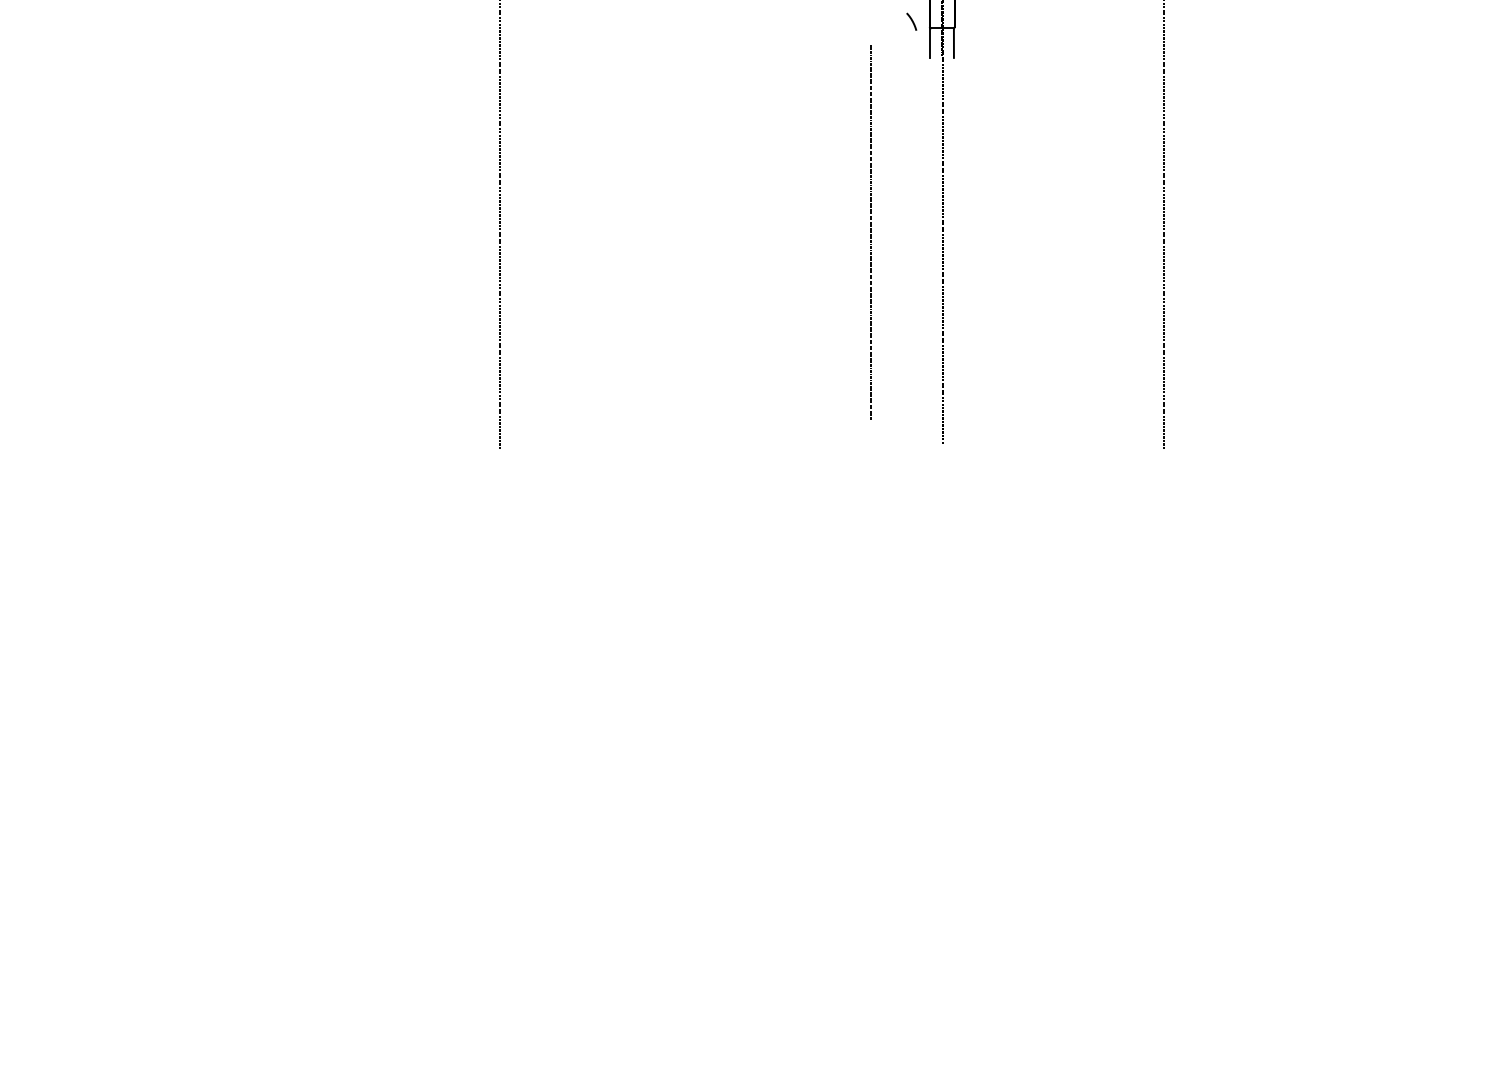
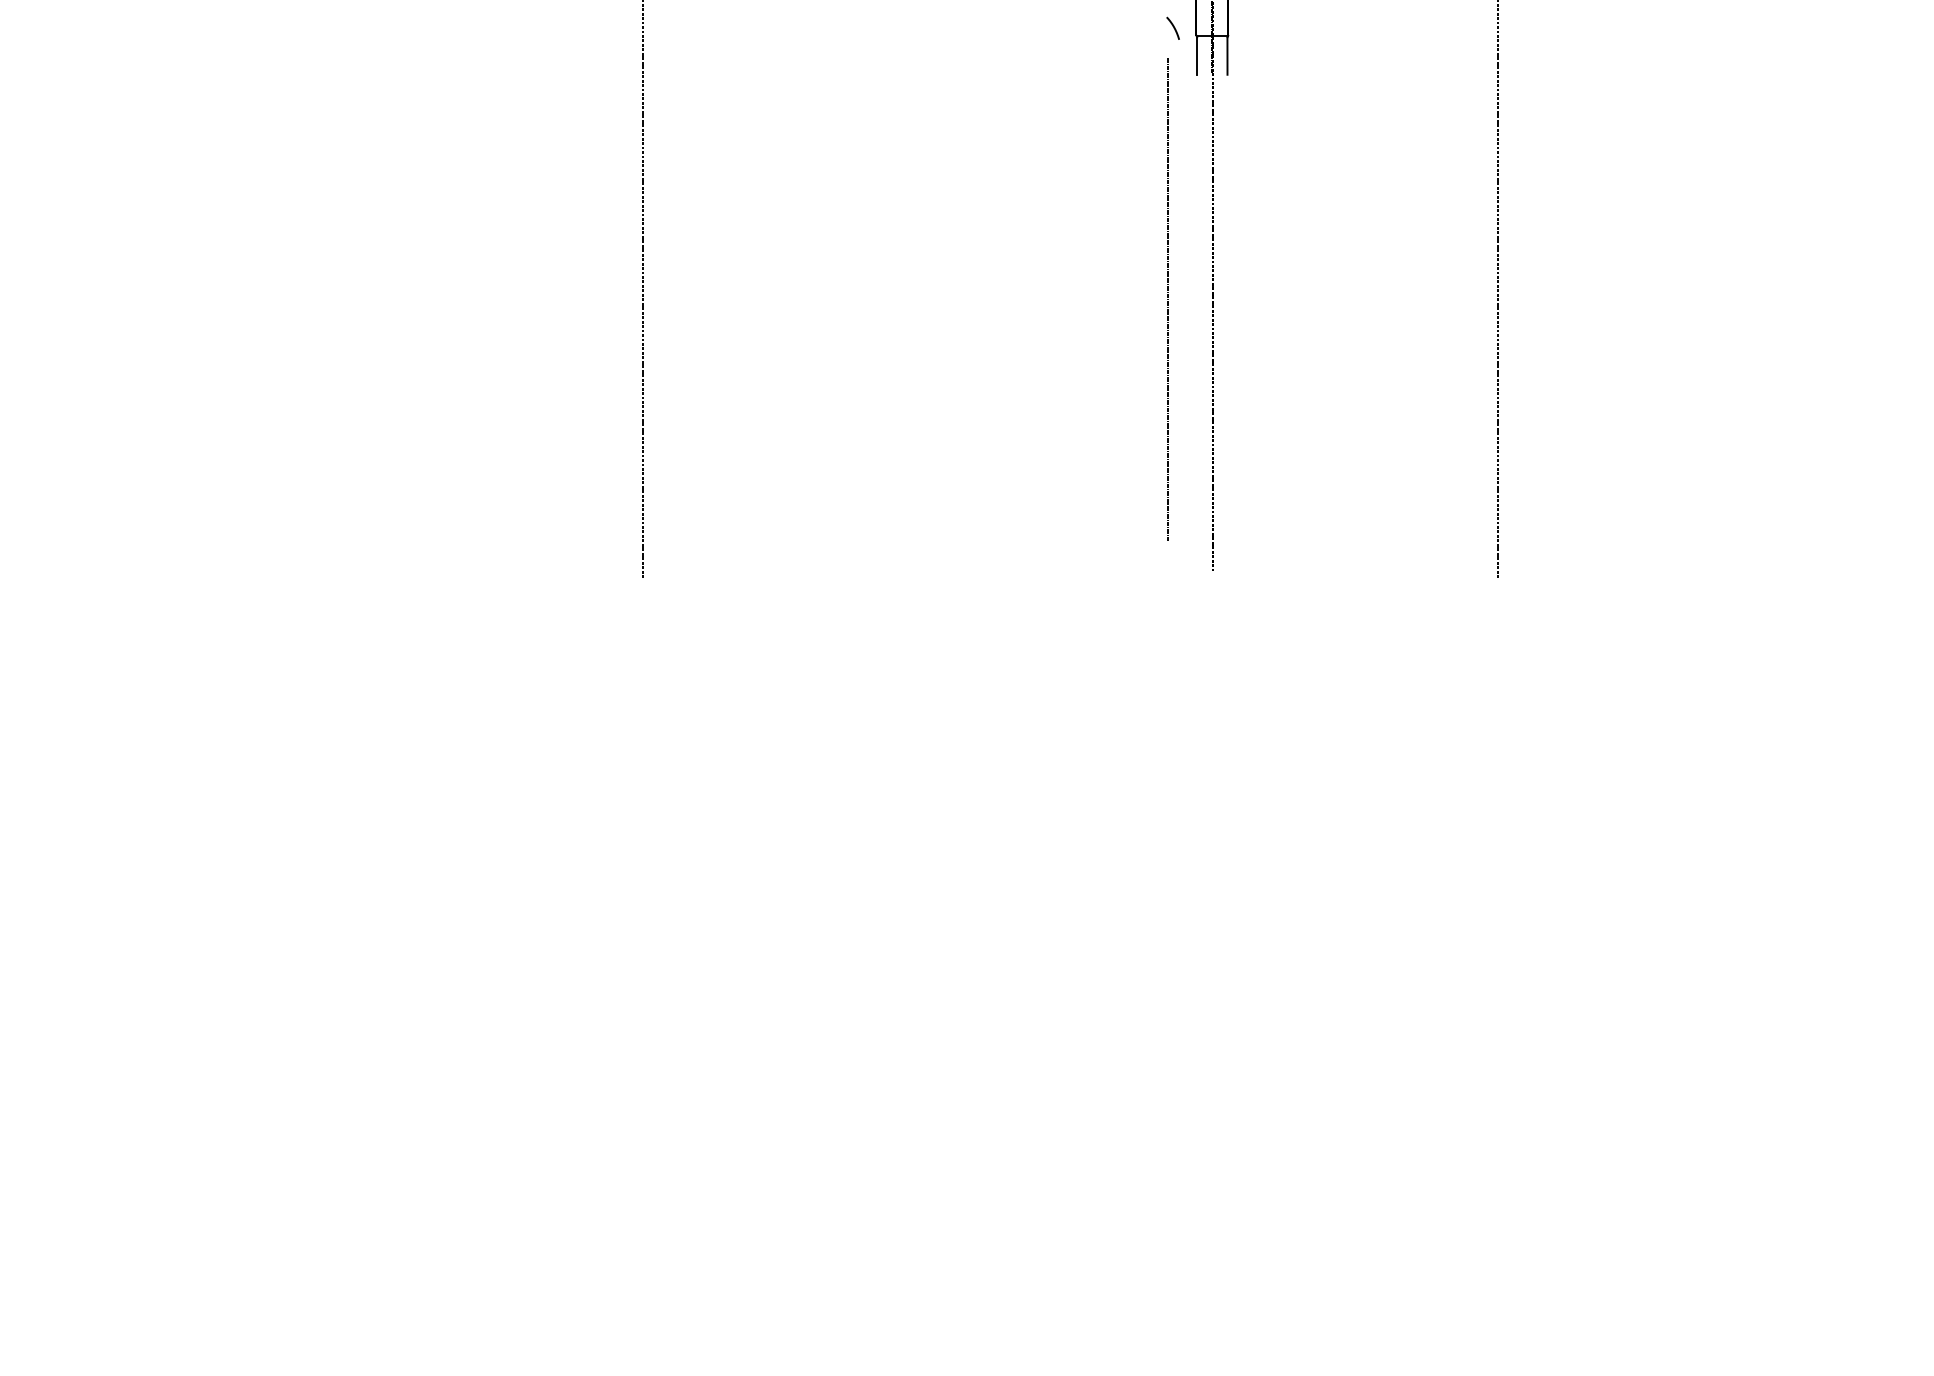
line: (870, 232) -> (1167, 299), moved

